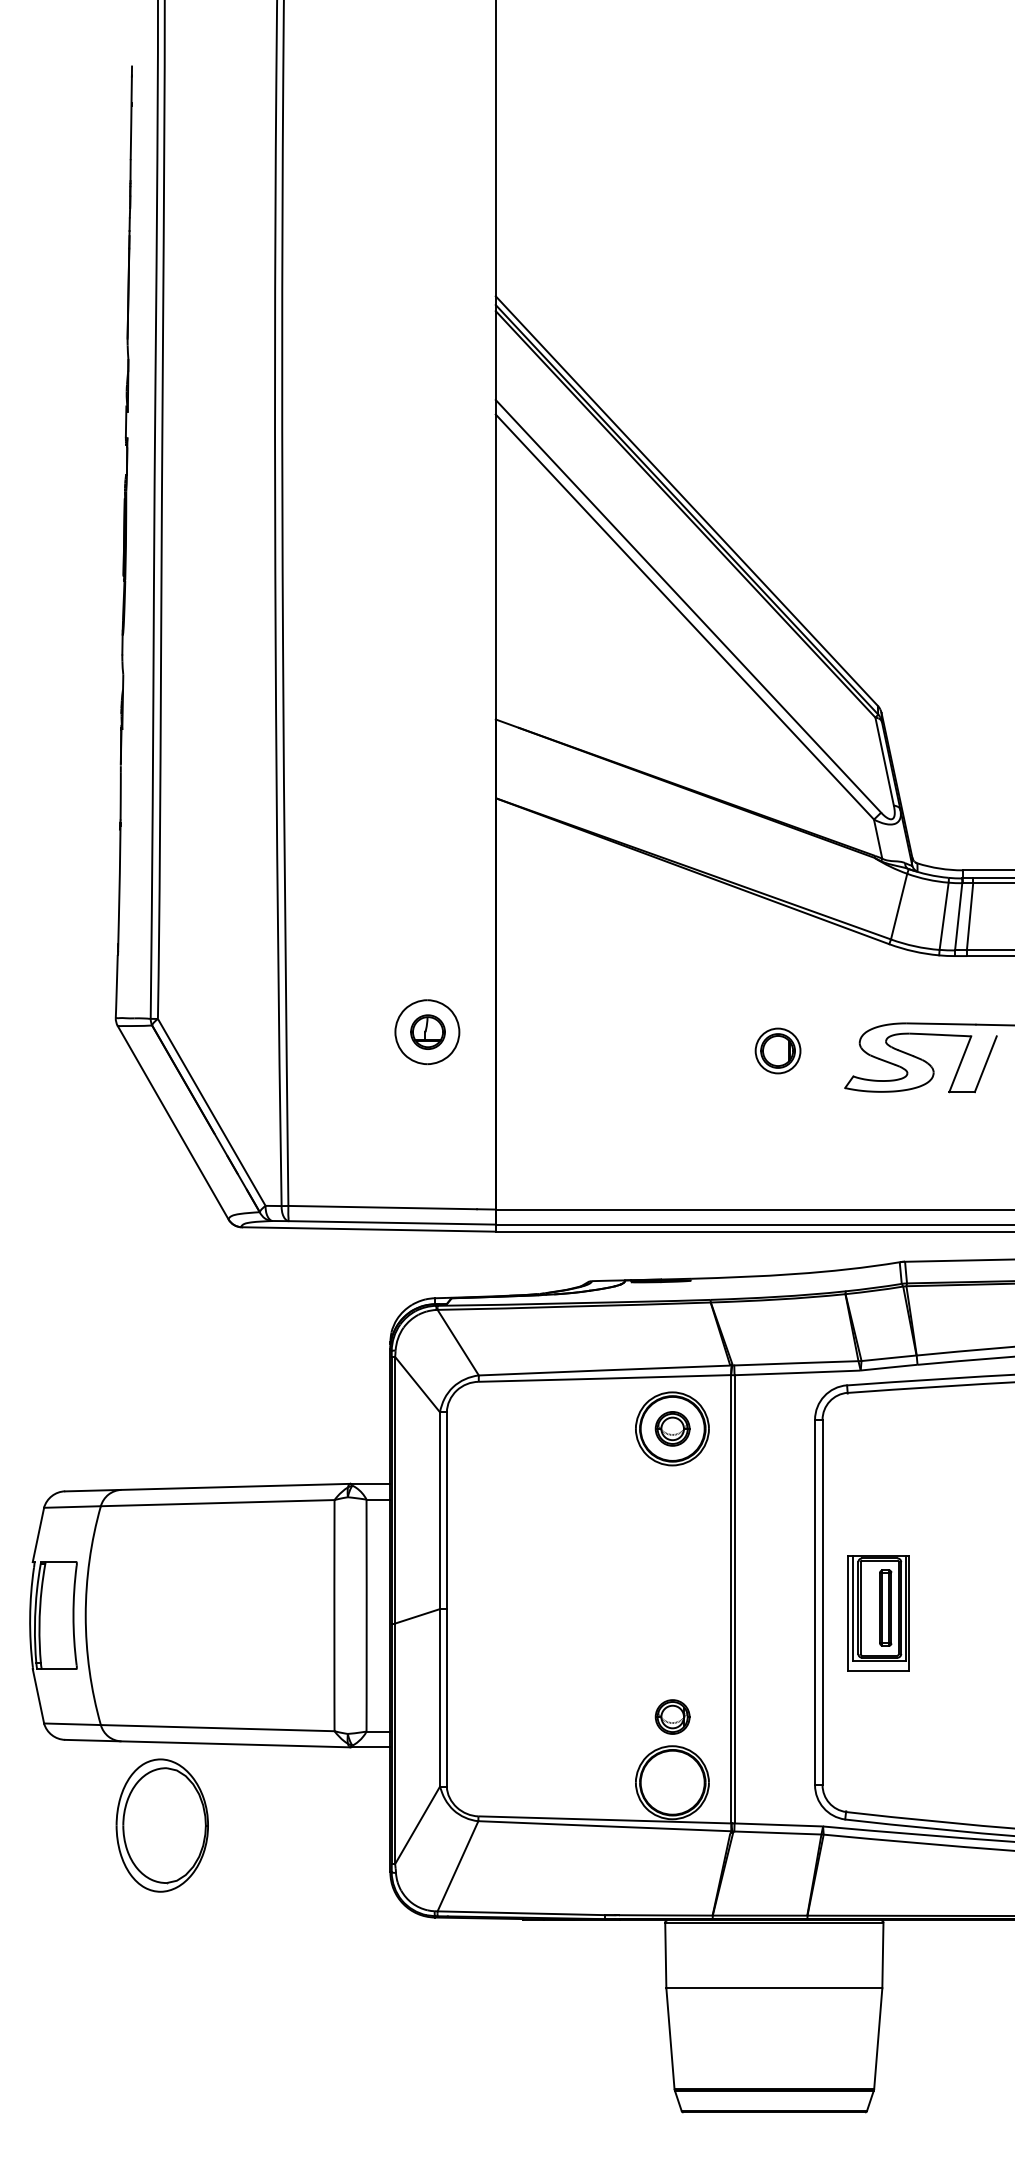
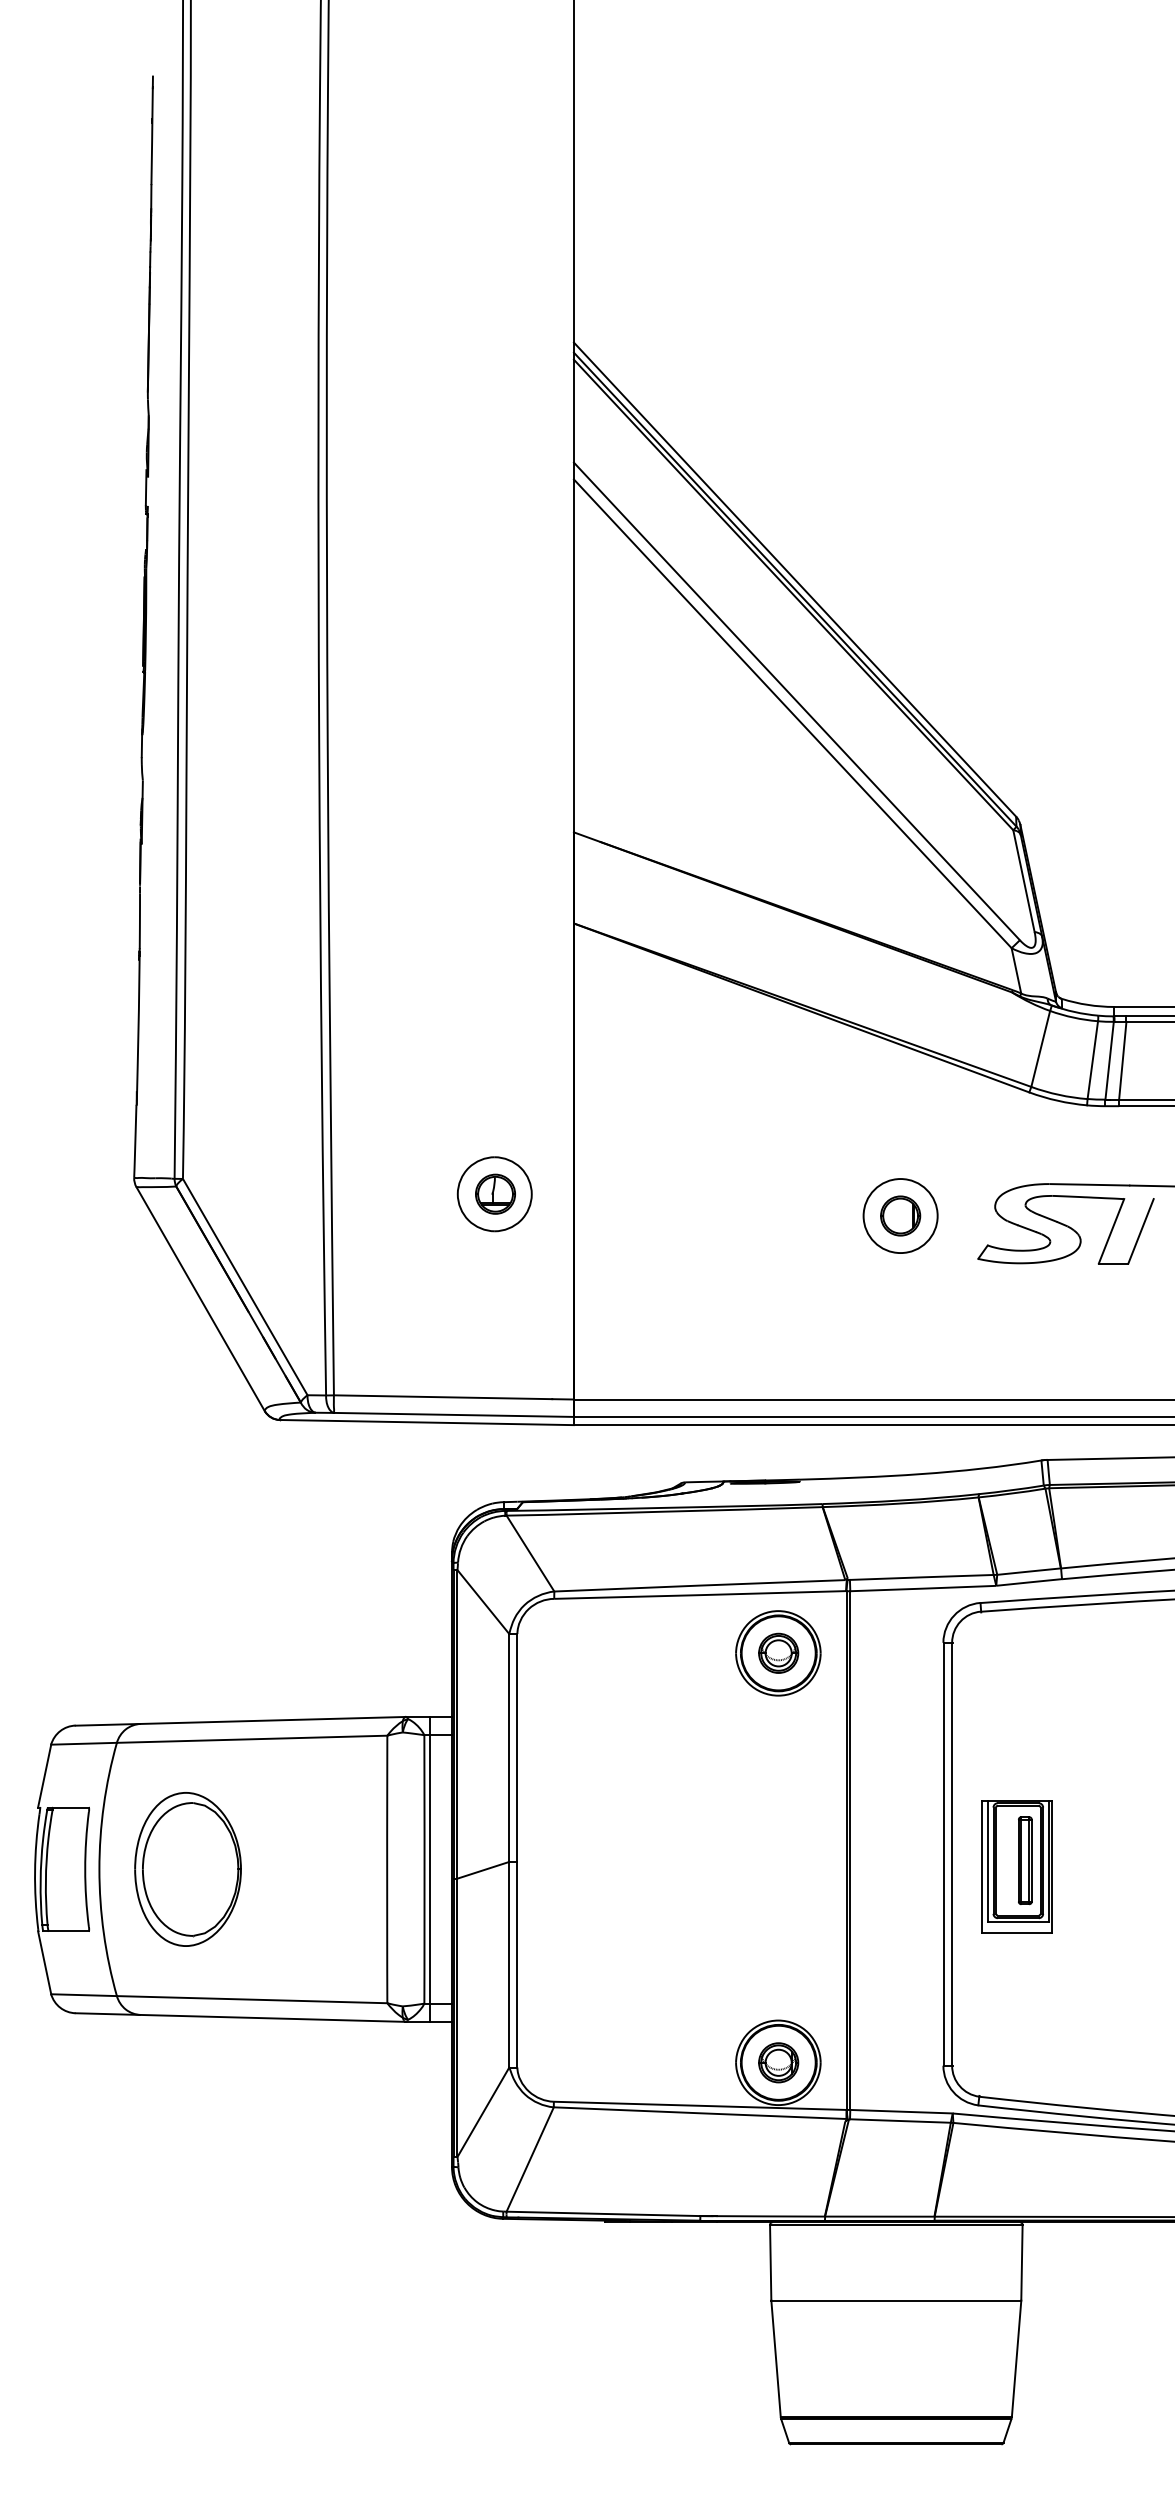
circle: (777, 1051) -> (900, 1216), size x1.43
line: (371, 1614) -> (430, 1868), added
part: (672, 1716) -> (778, 2062), moved
part: (161, 1825) -> (187, 1869), moved

